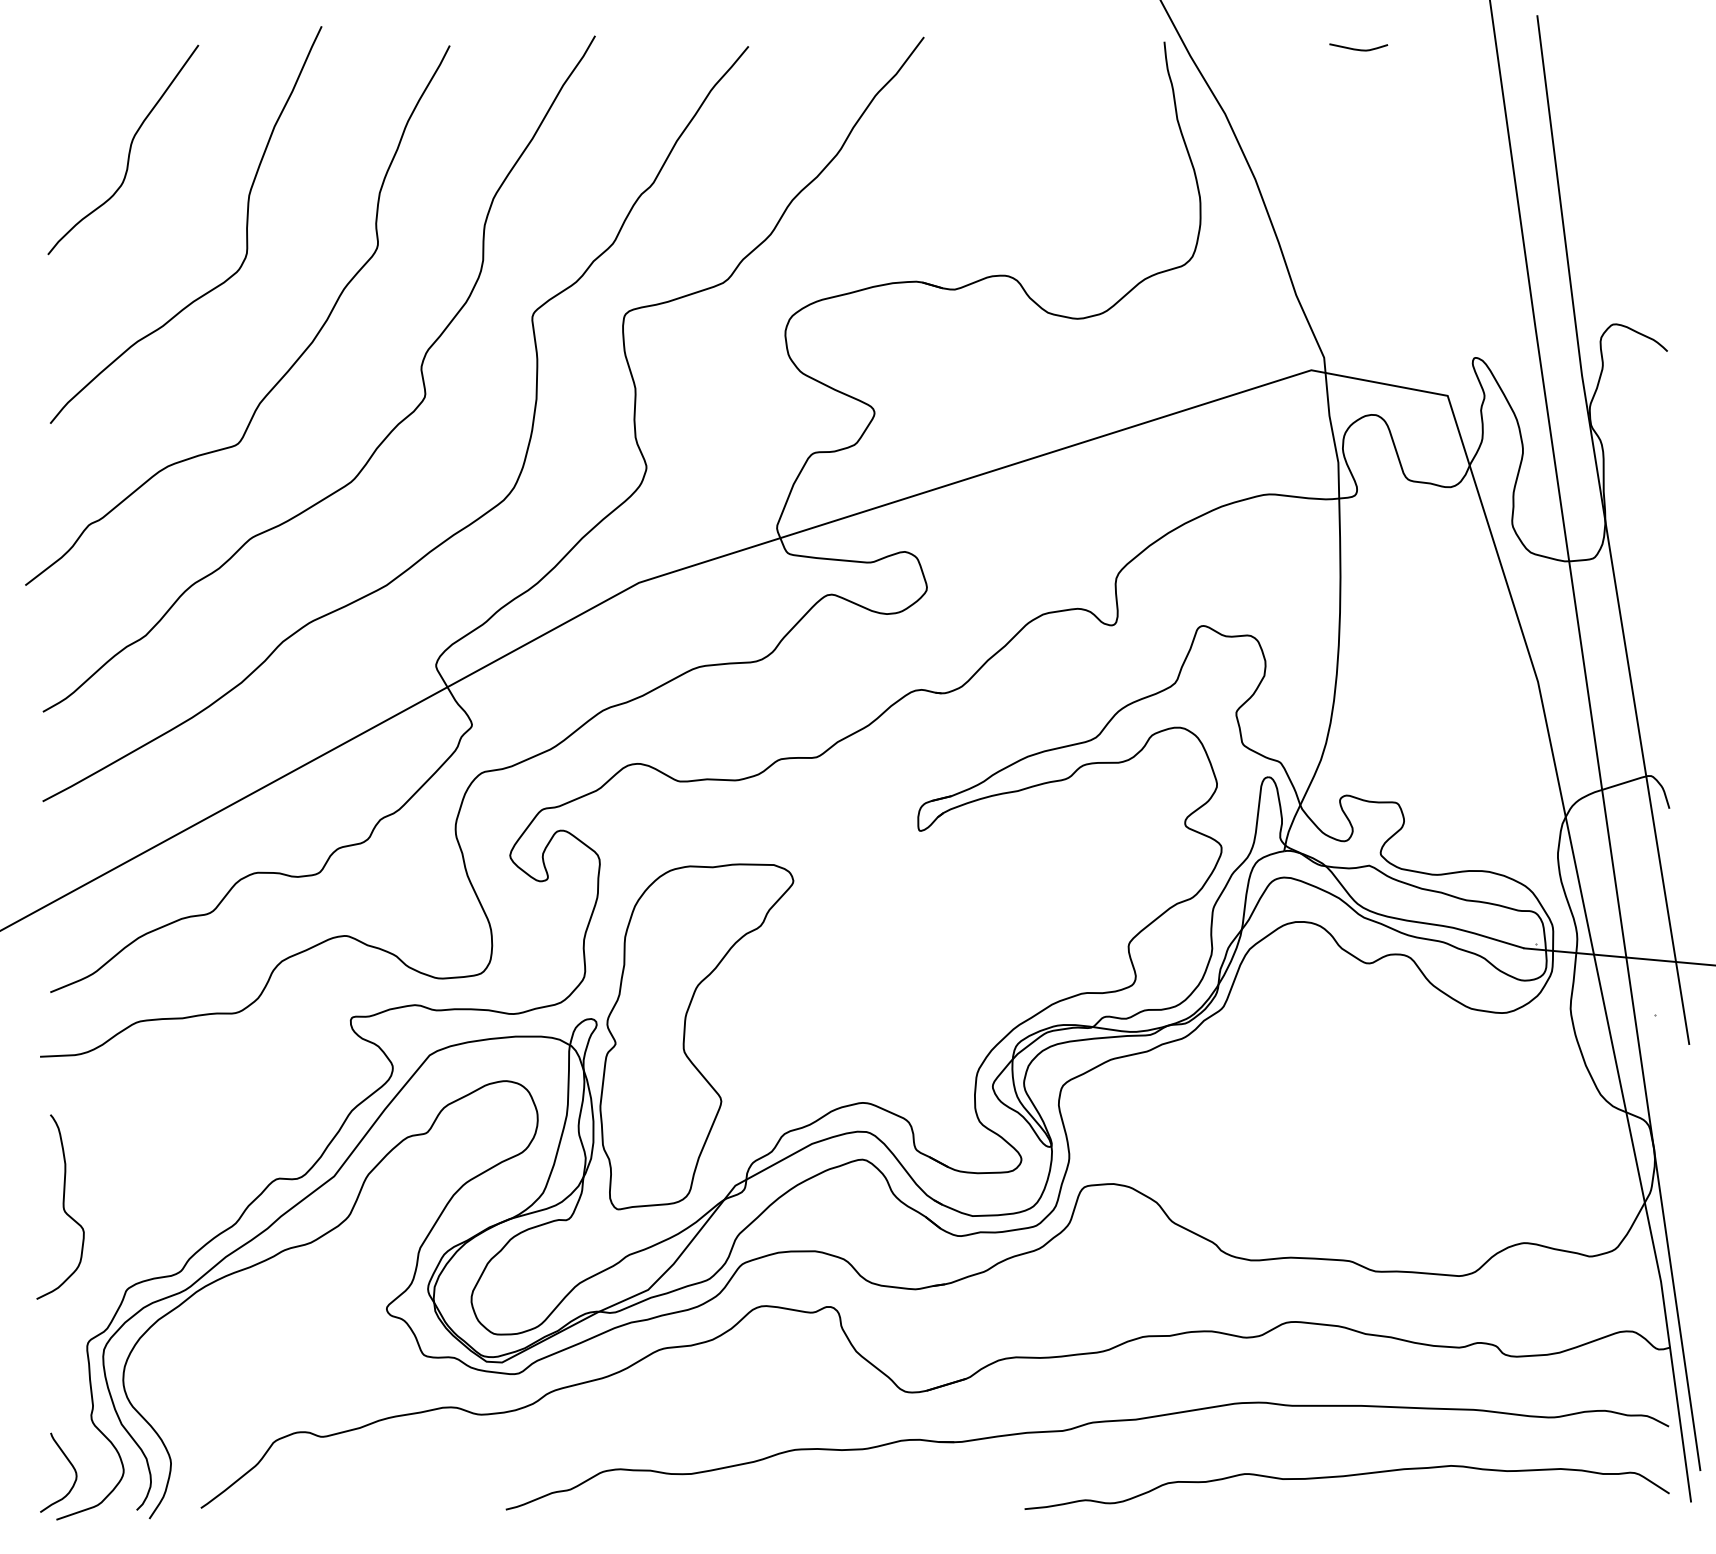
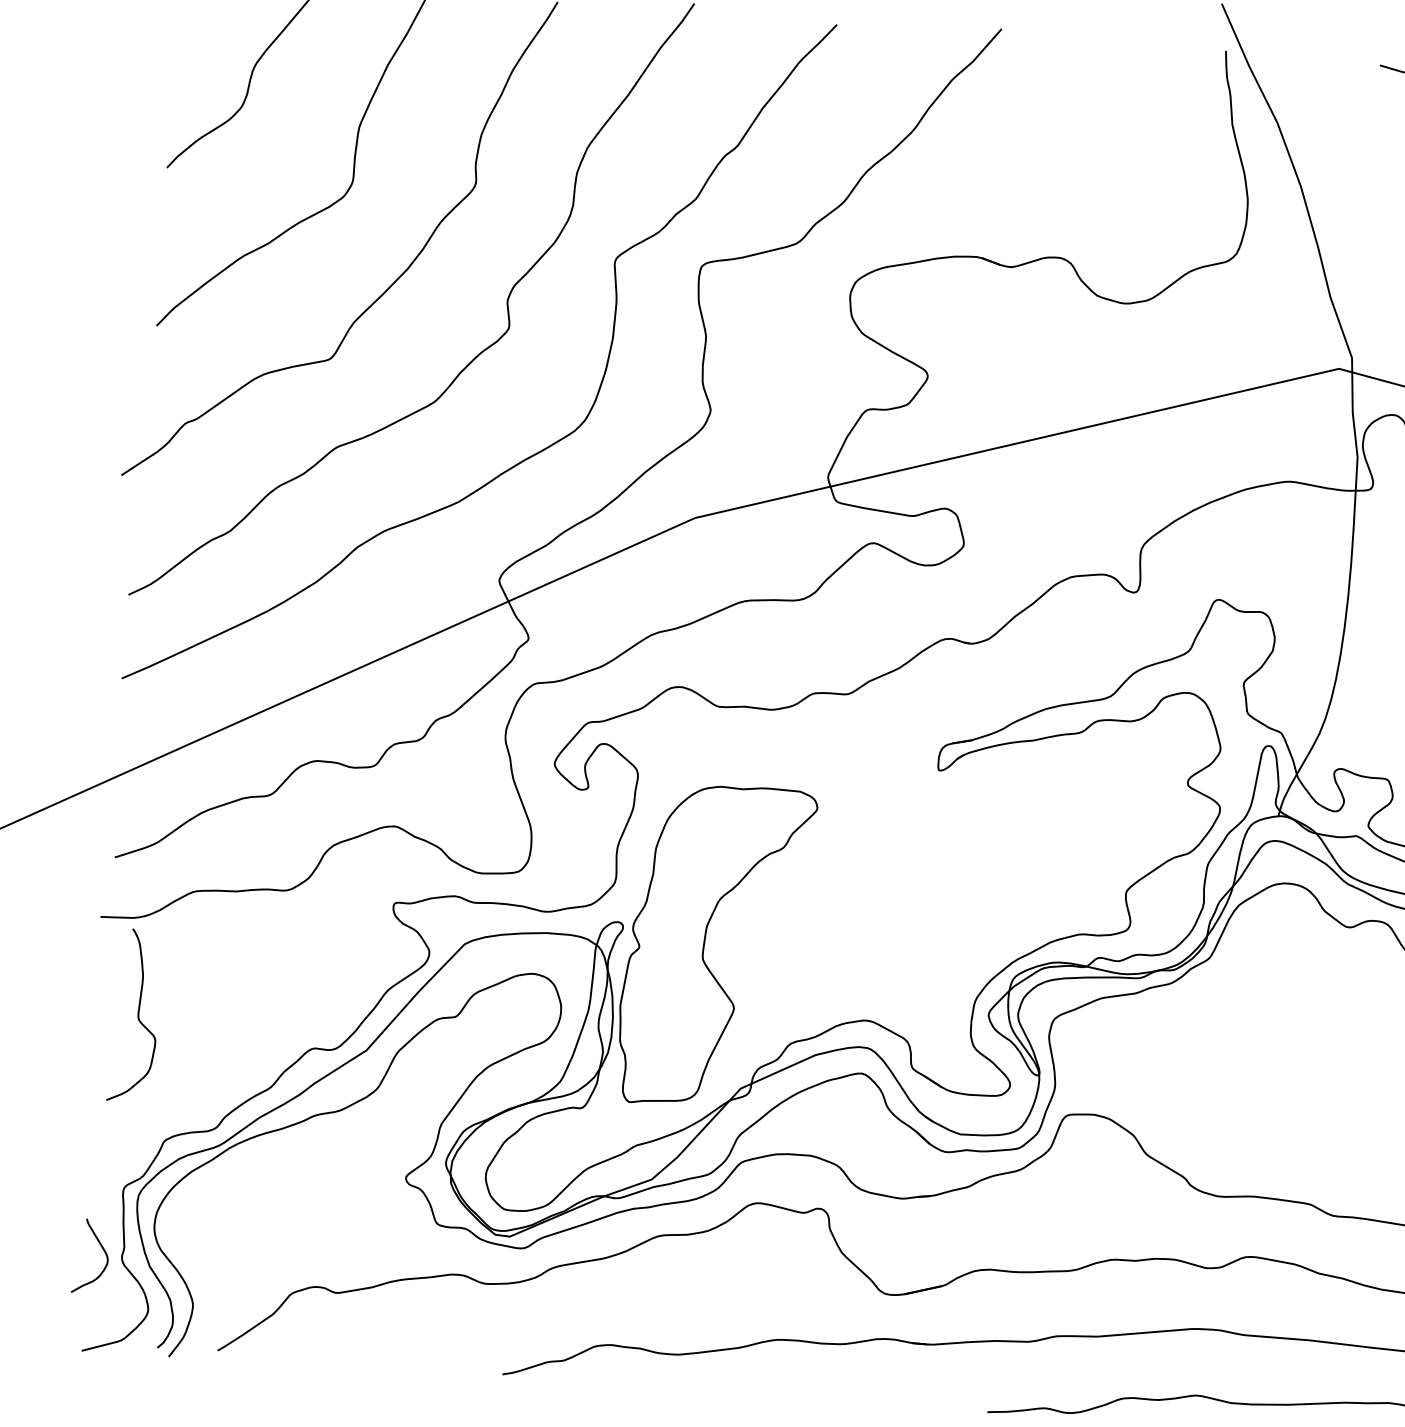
curve: (62, 1206) -> (137, 1015), moved
curve: (69, 1463) -> (102, 1248), moved

